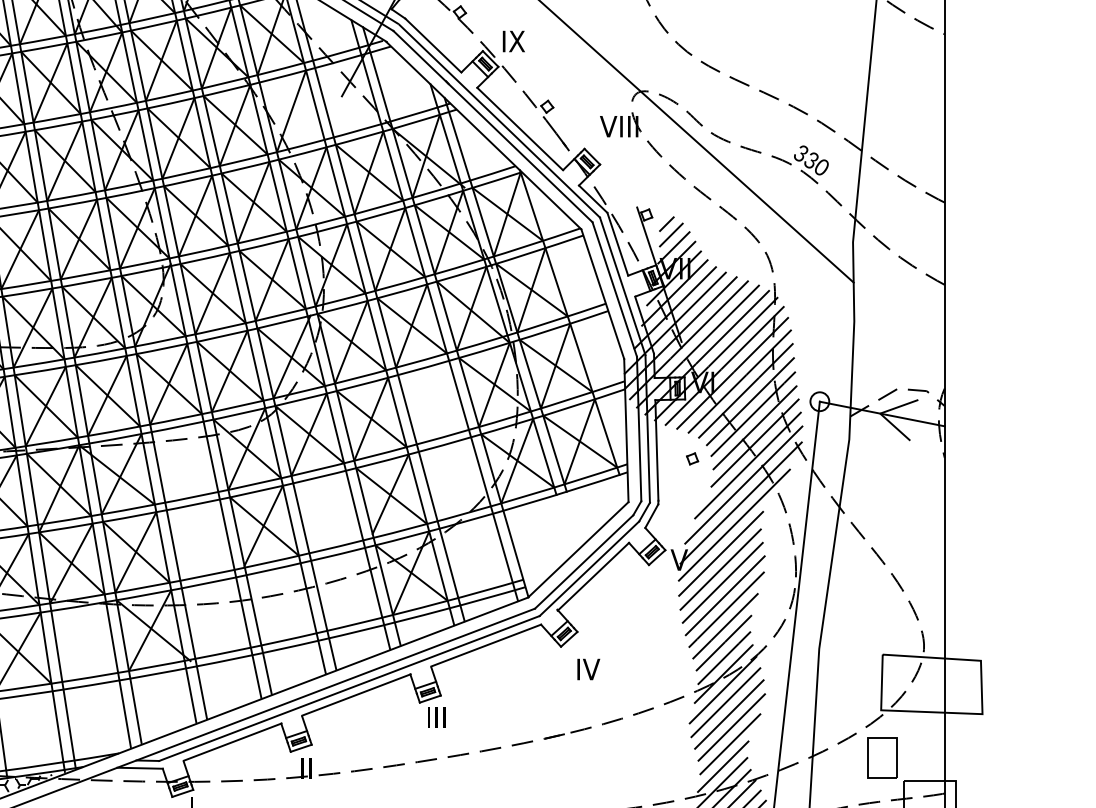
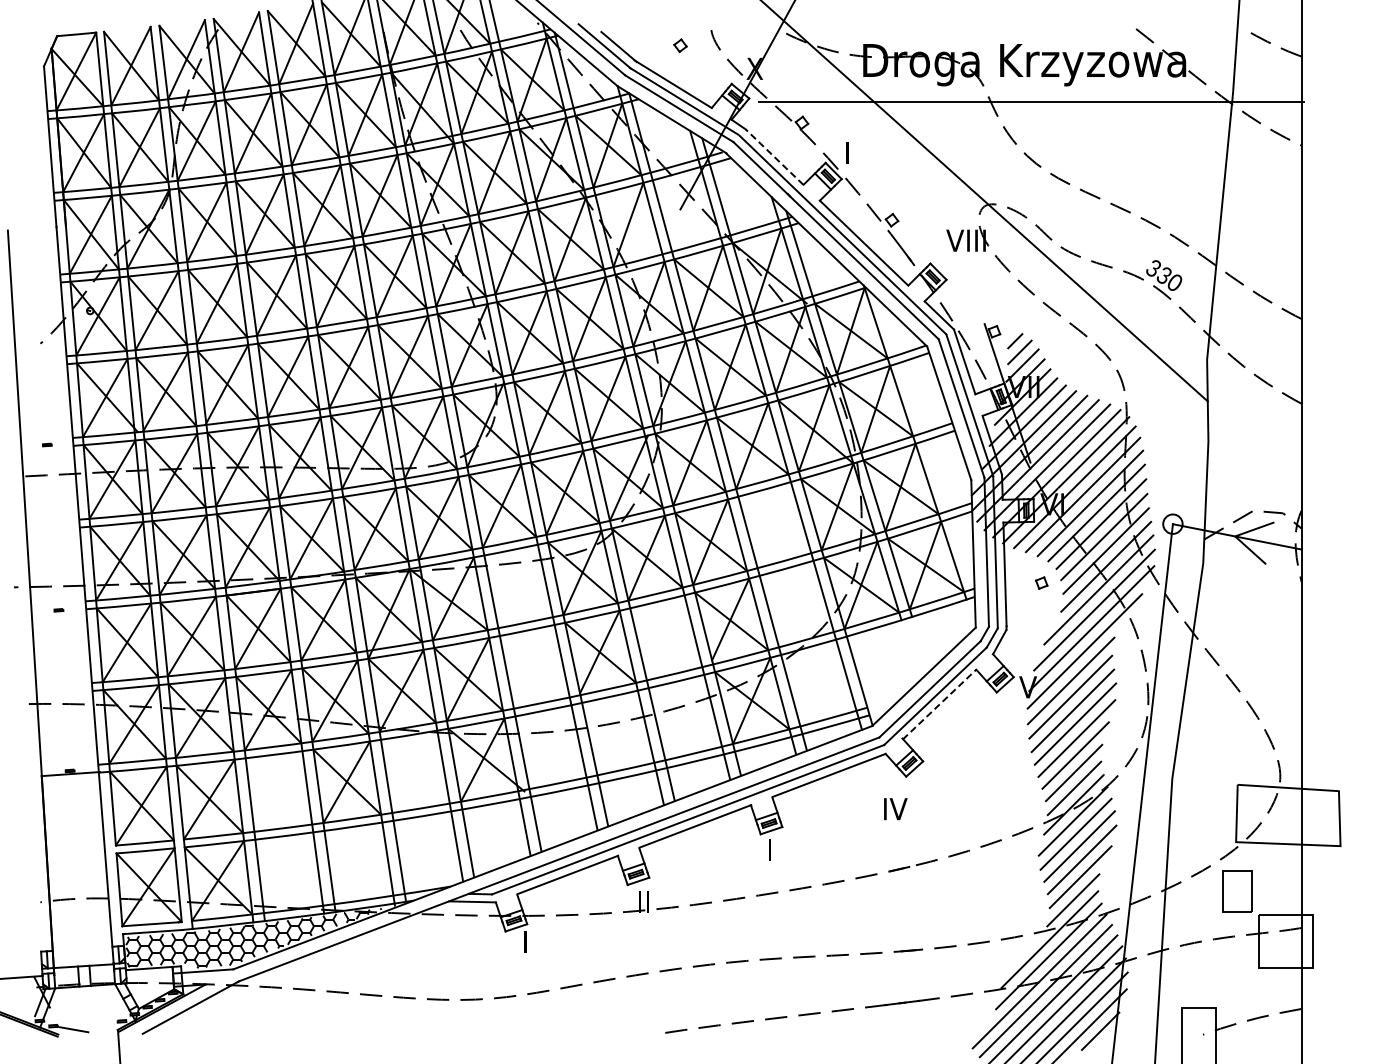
text: (513, 41) -> (857, 152), IX -> I
line: (433, 44) -> (774, 156), solid -> dashed
line: (593, 576) -> (939, 704), solid -> dashed
text: (588, 669) -> (895, 809), moved
text: (440, 717) -> (781, 849), III -> I

